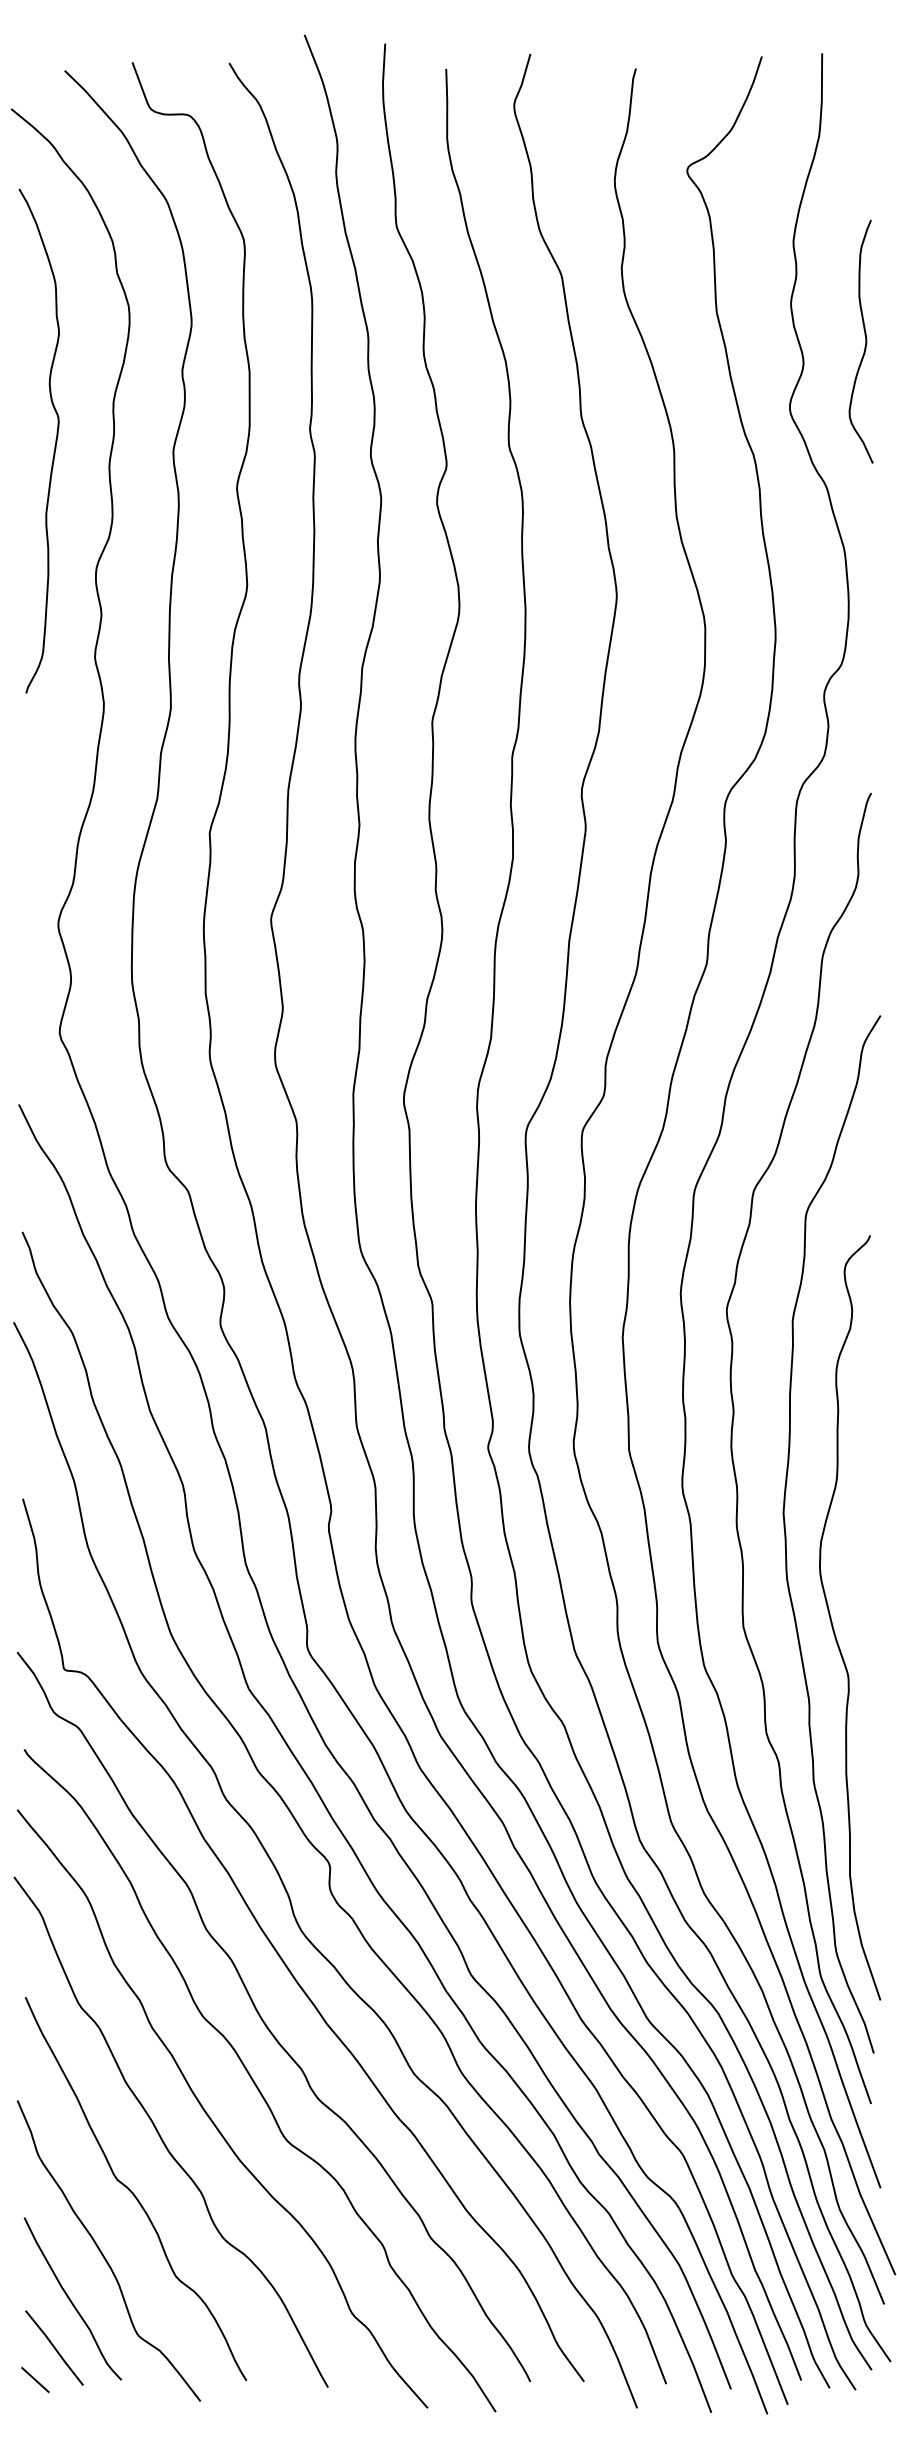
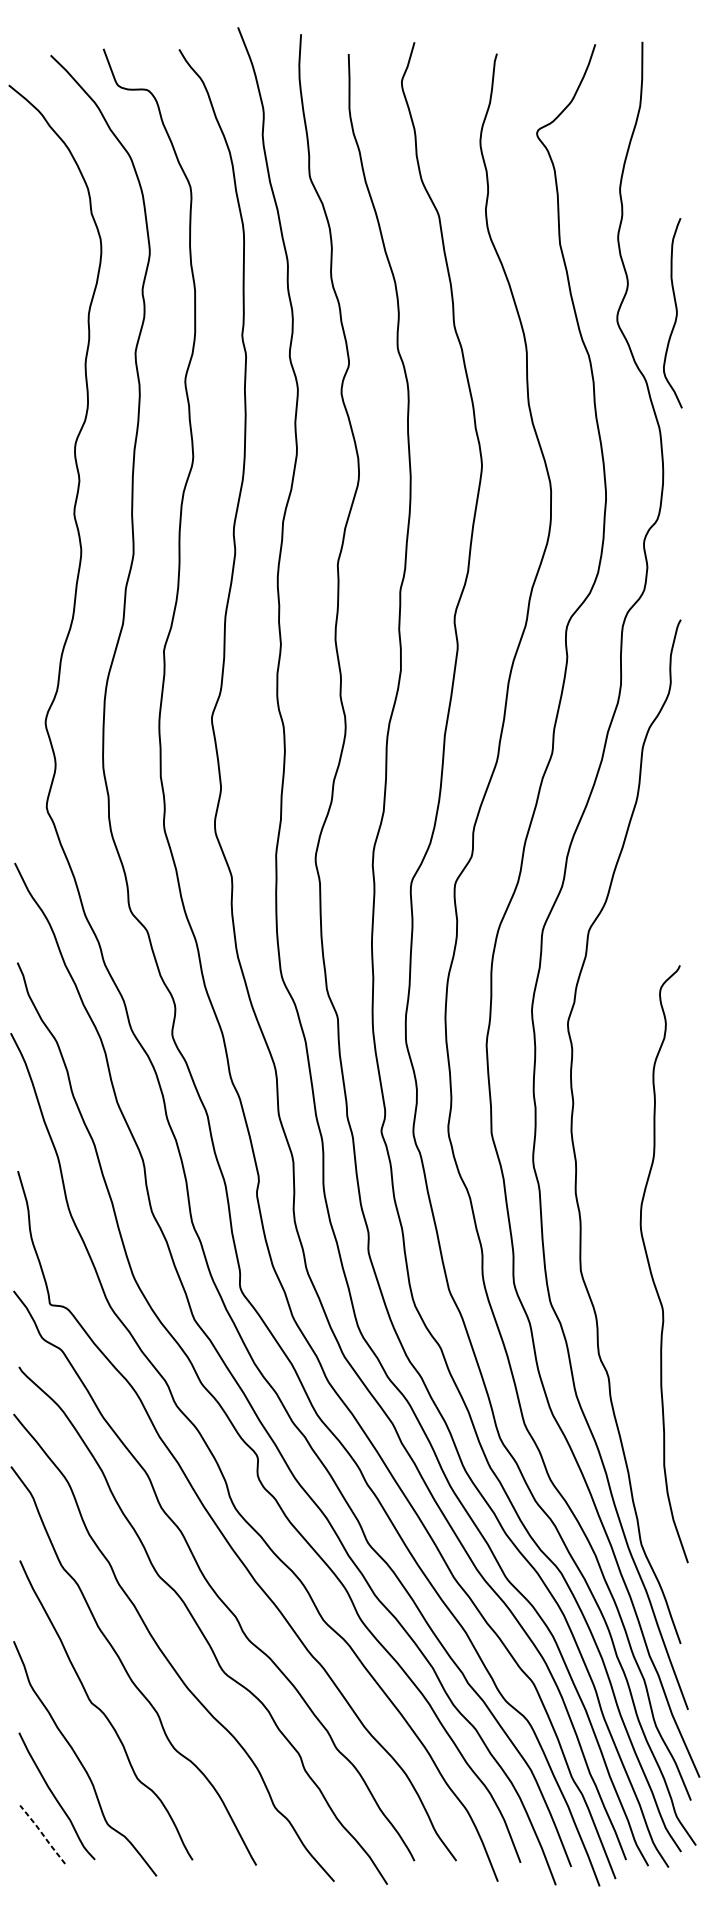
curve: (865, 341) -> (676, 313), moved
curve: (54, 445) -> (42, 348), removed
curve: (786, 1534) -> (614, 1199), removed
line: (54, 2347) -> (42, 1834), solid -> dashed
line: (35, 2380) -> (27, 1860), removed

